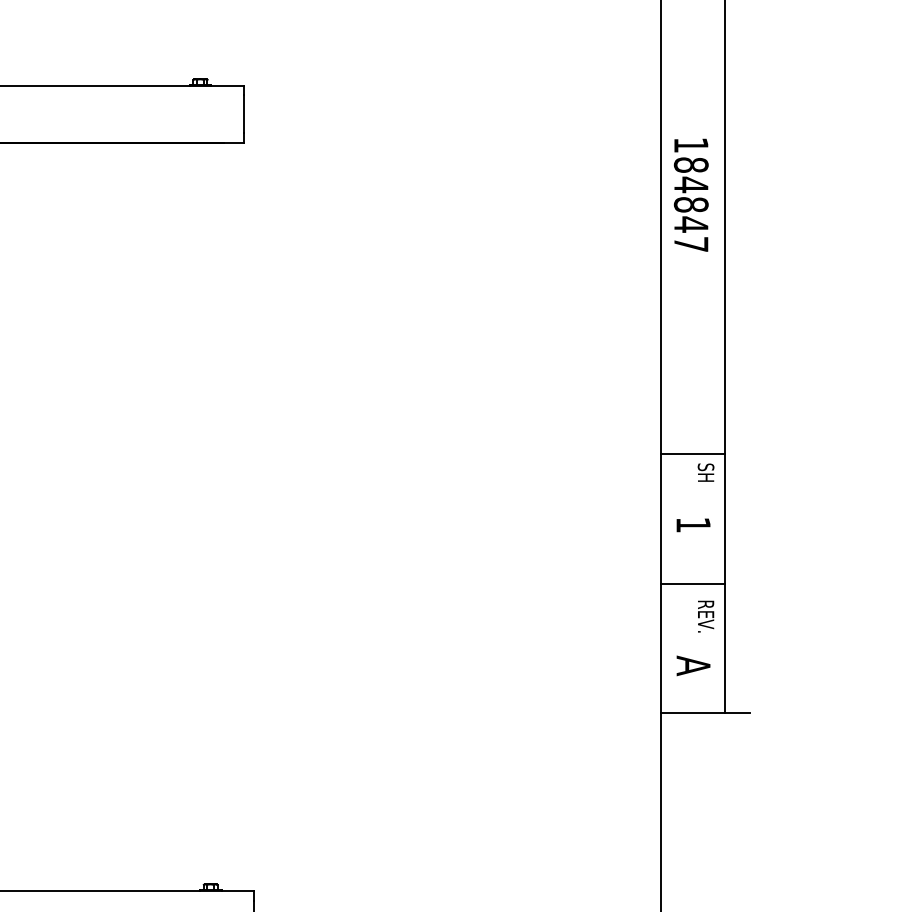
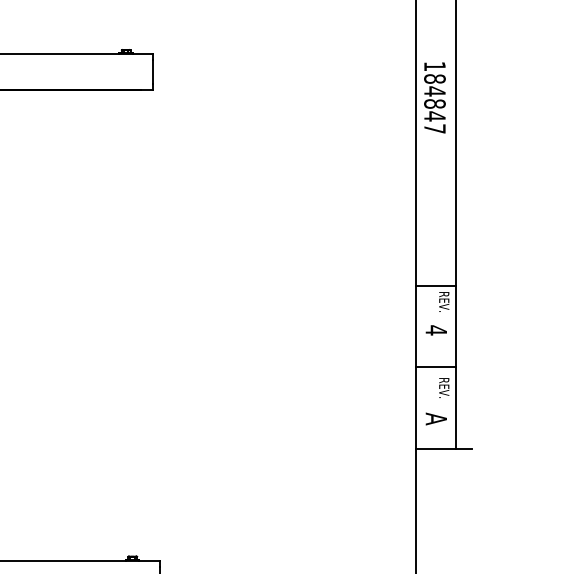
text: (690, 194) -> (434, 97), moved
text: (706, 479) -> (444, 301), SH -> REV.
text: (692, 525) -> (435, 330), 1 -> 4

